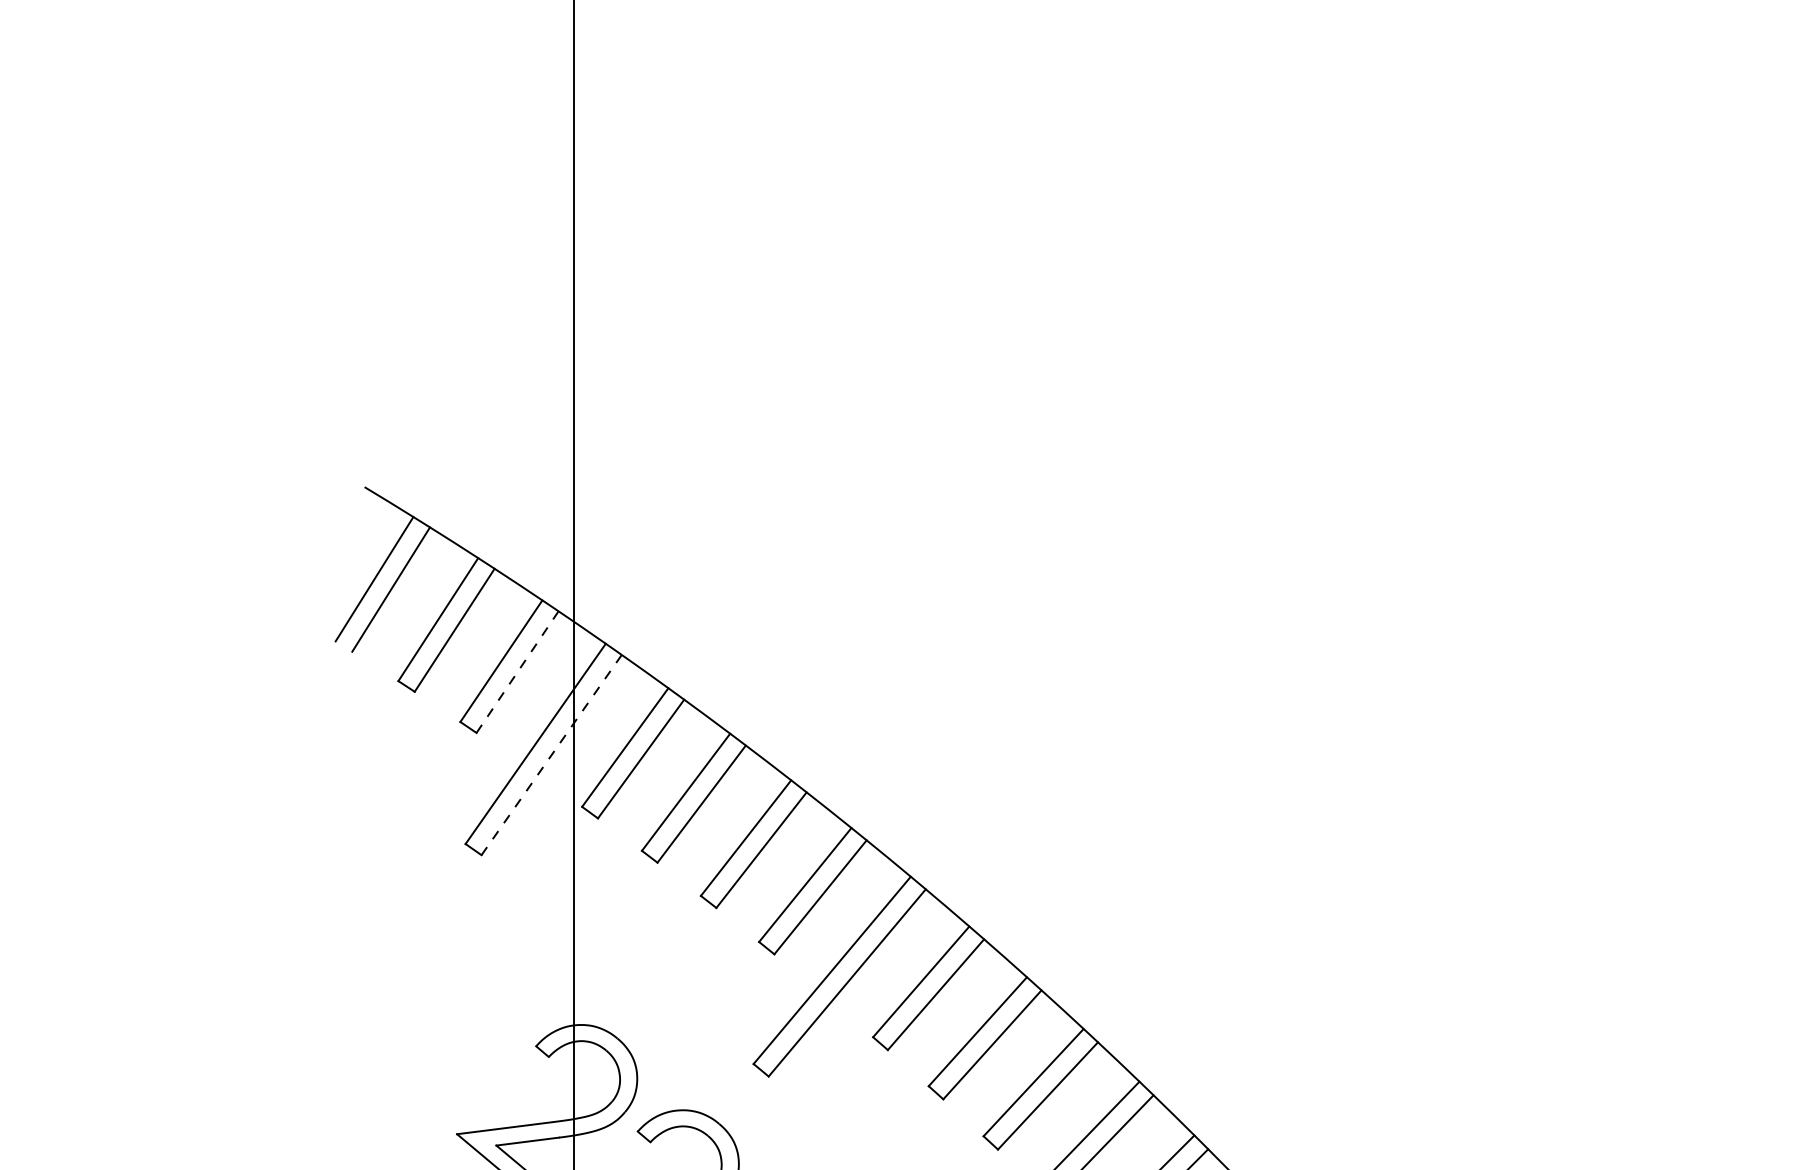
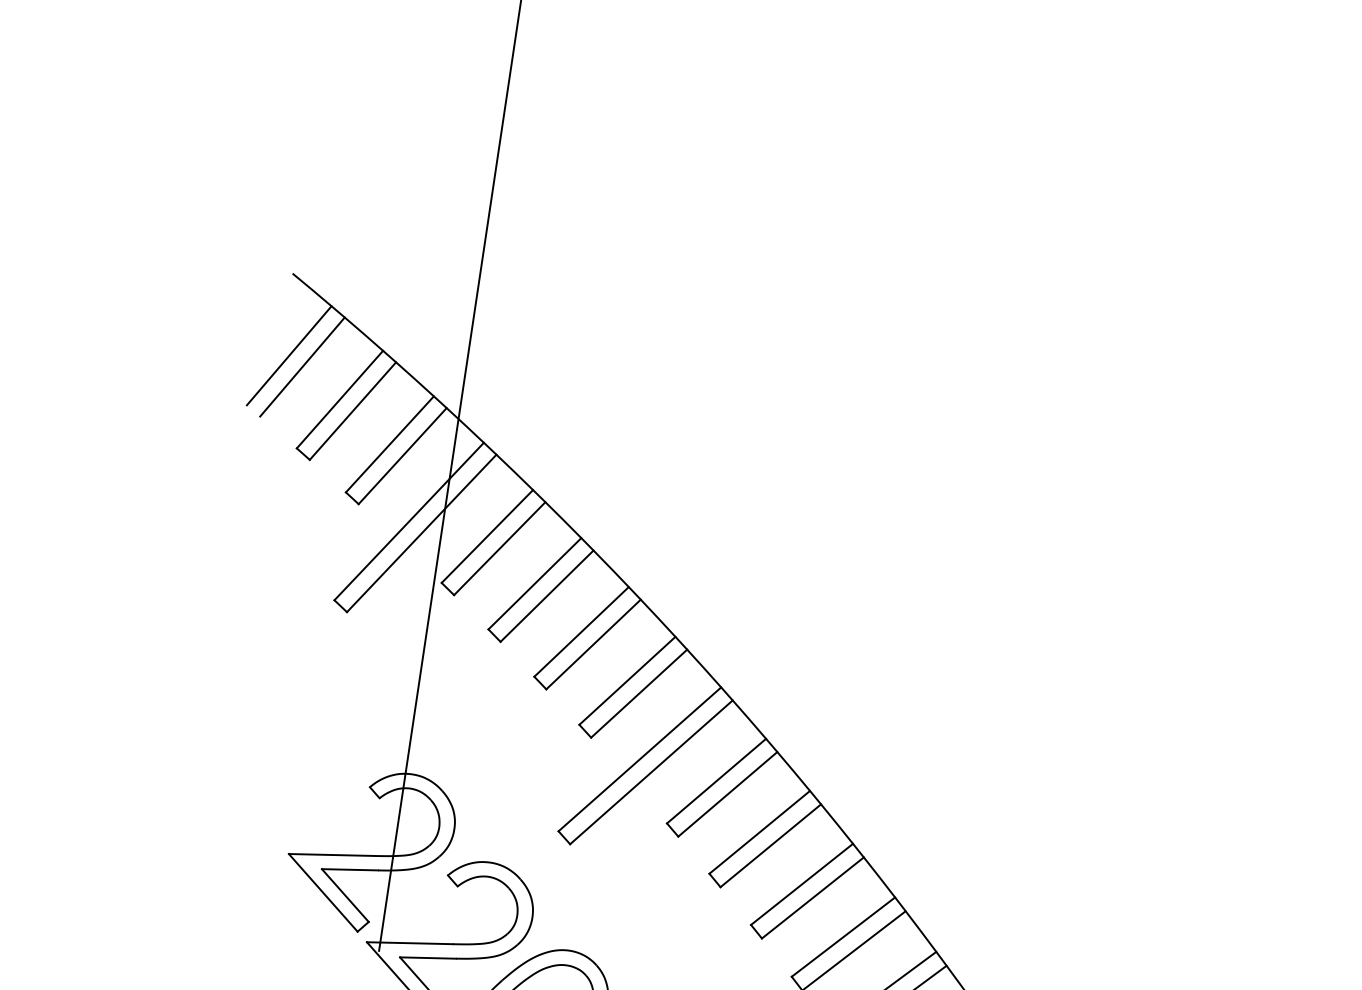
line: (517, 671) -> (402, 455), dashed -> solid
line: (551, 754) -> (421, 532), dashed -> solid

